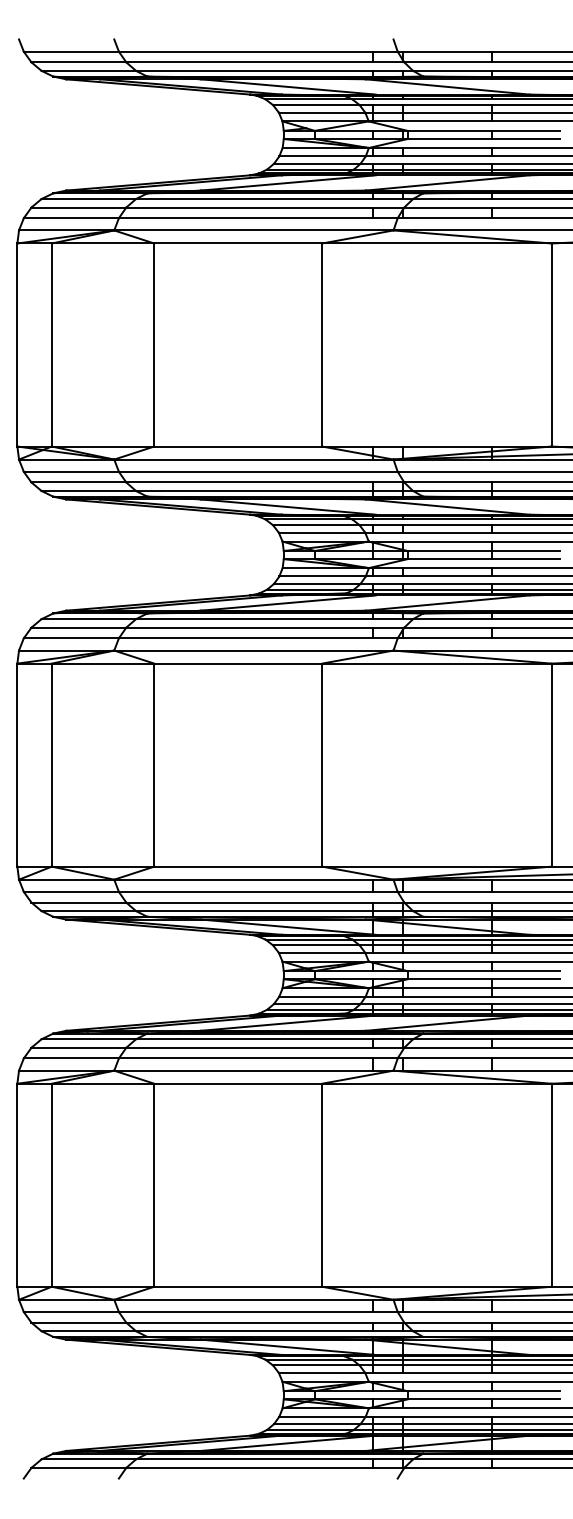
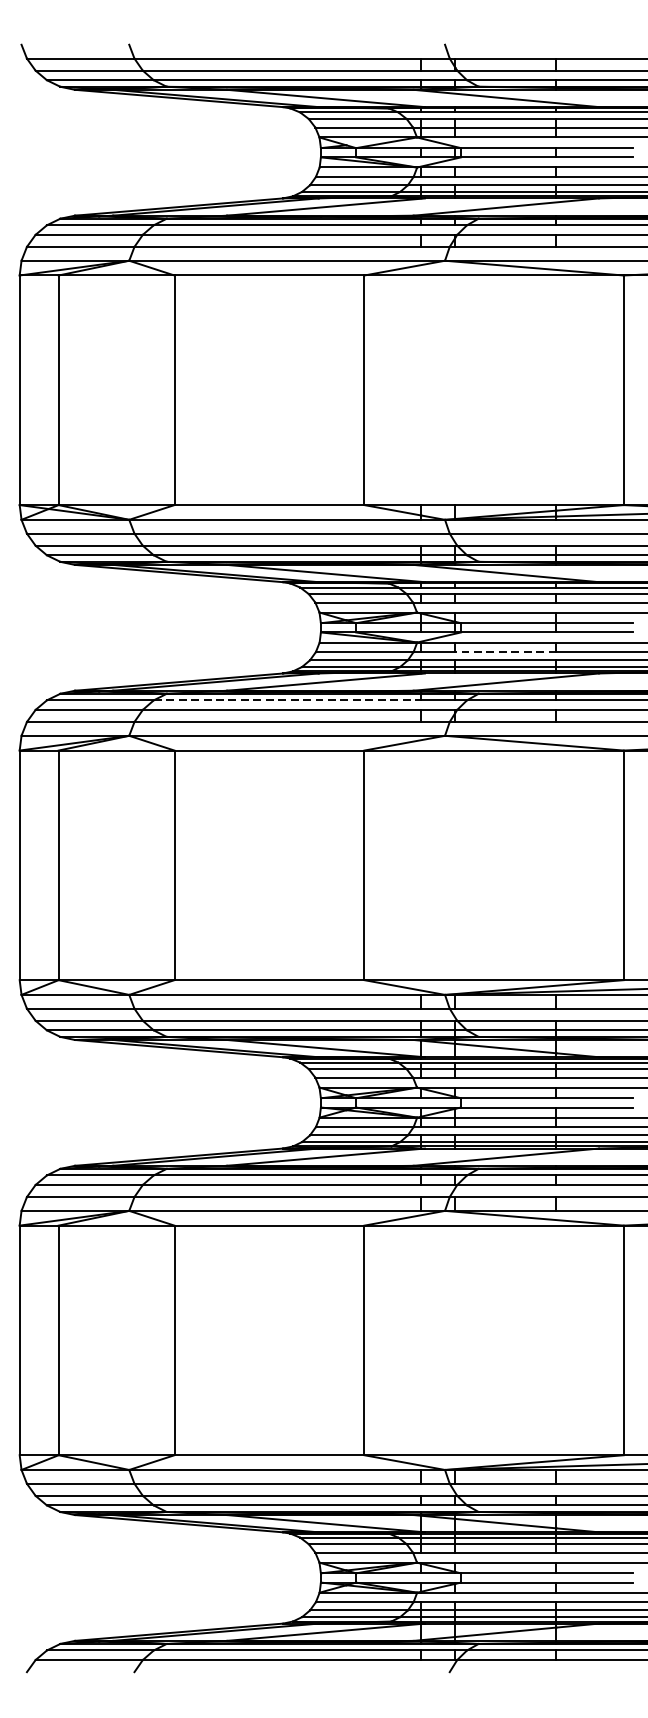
line: (447, 576) -> (506, 652), solid -> dashed
line: (254, 619) -> (287, 700), solid -> dashed

